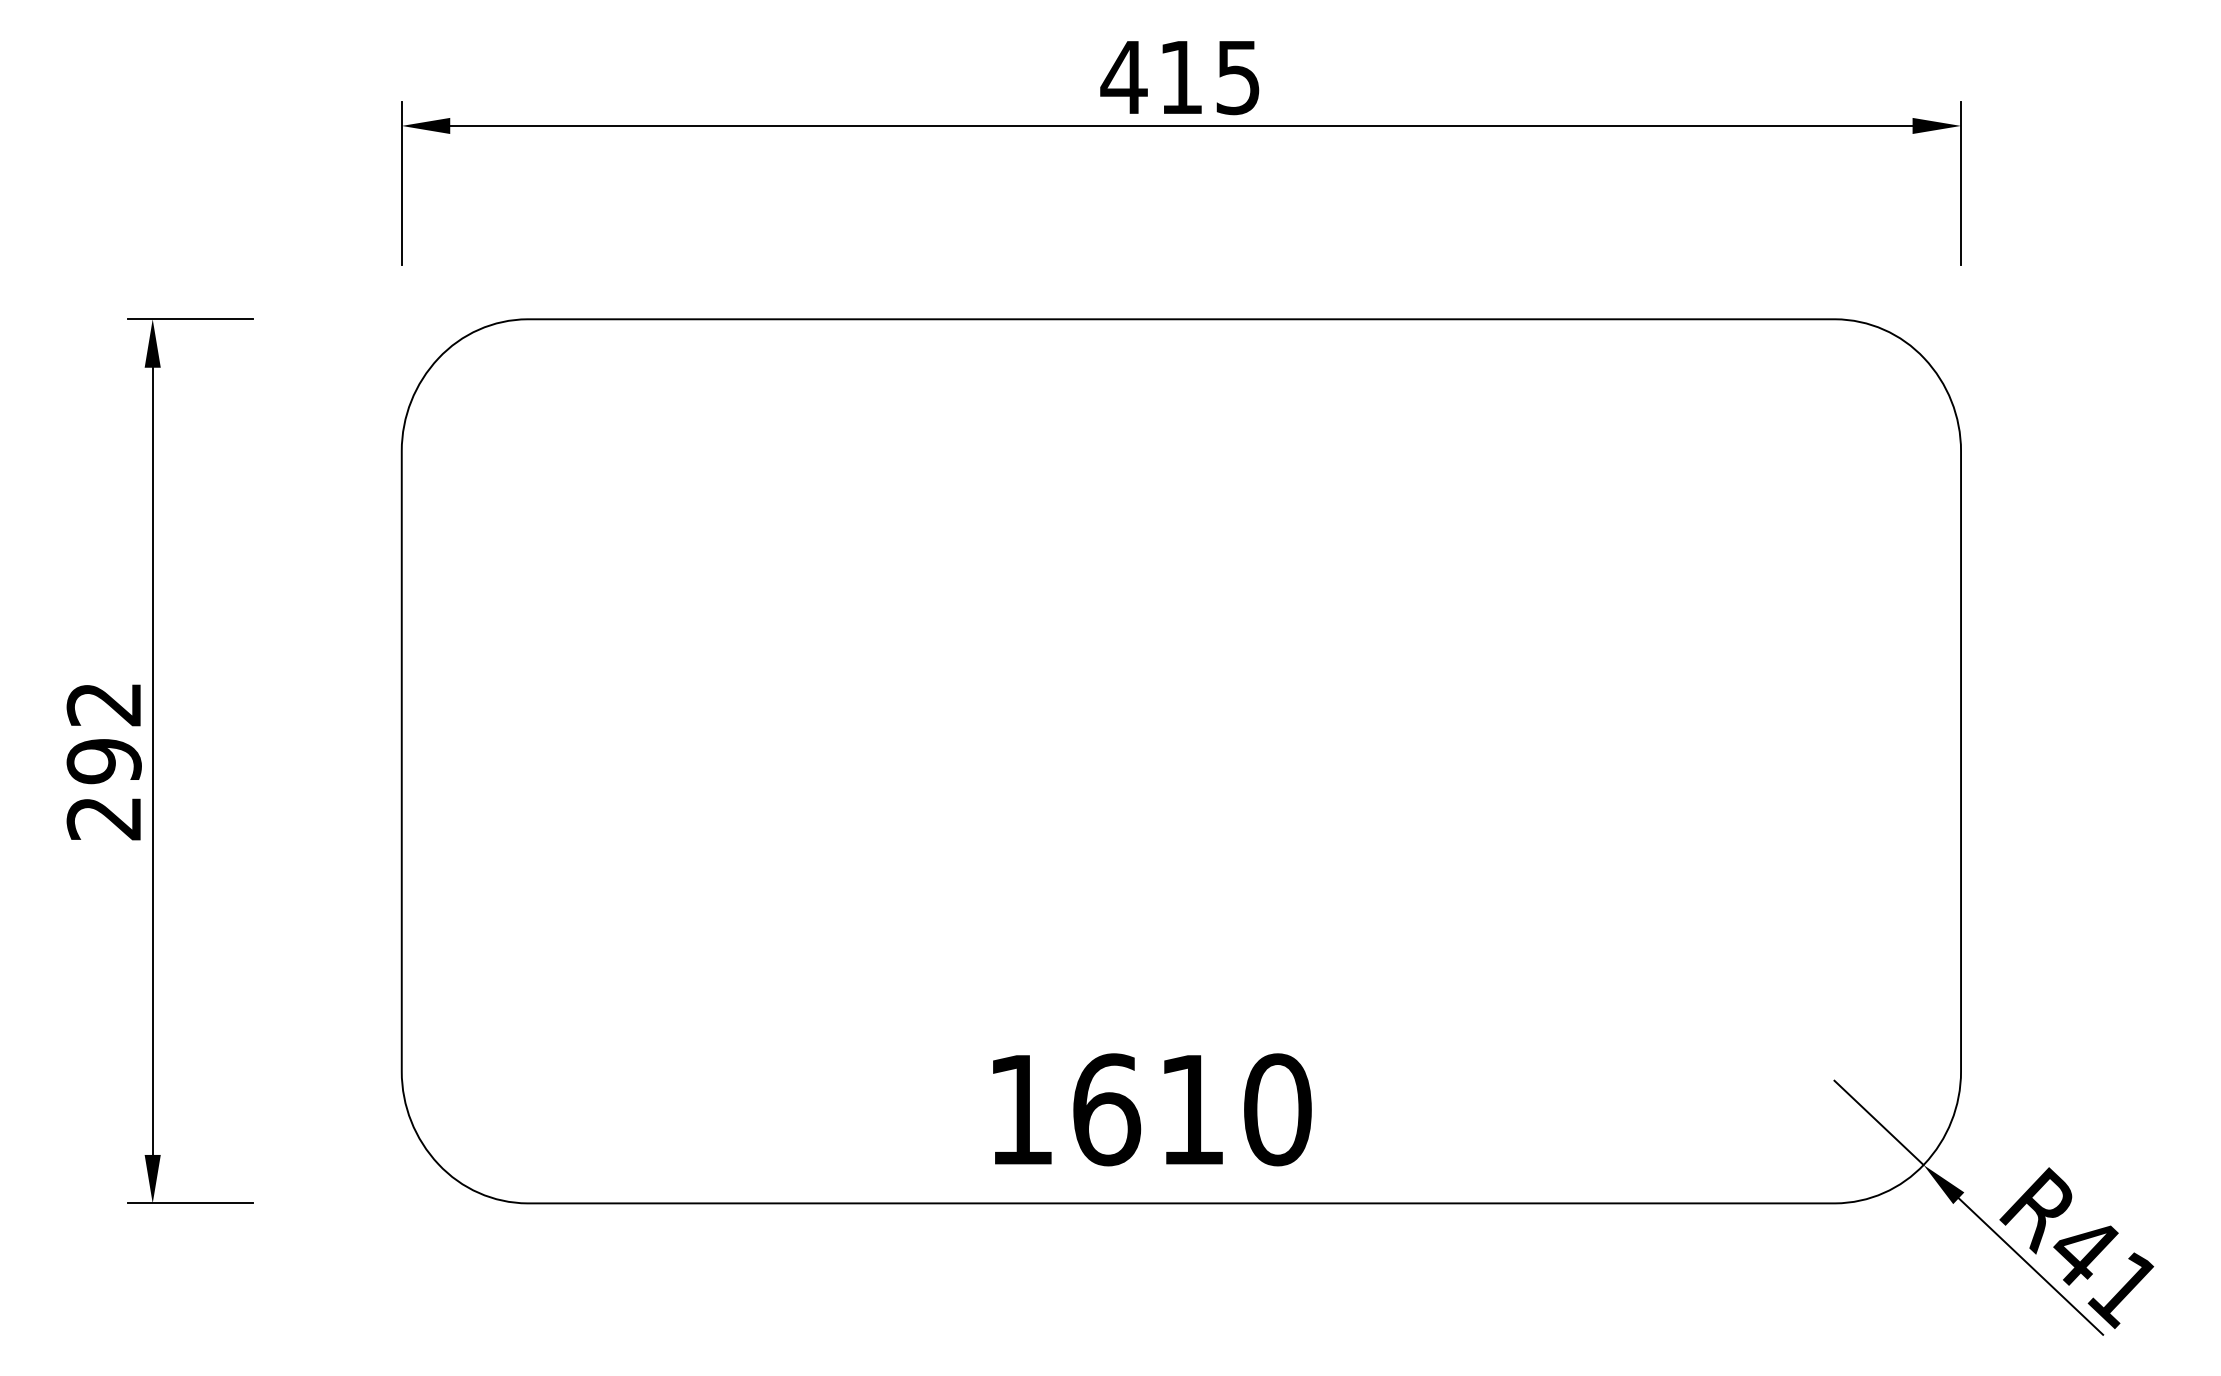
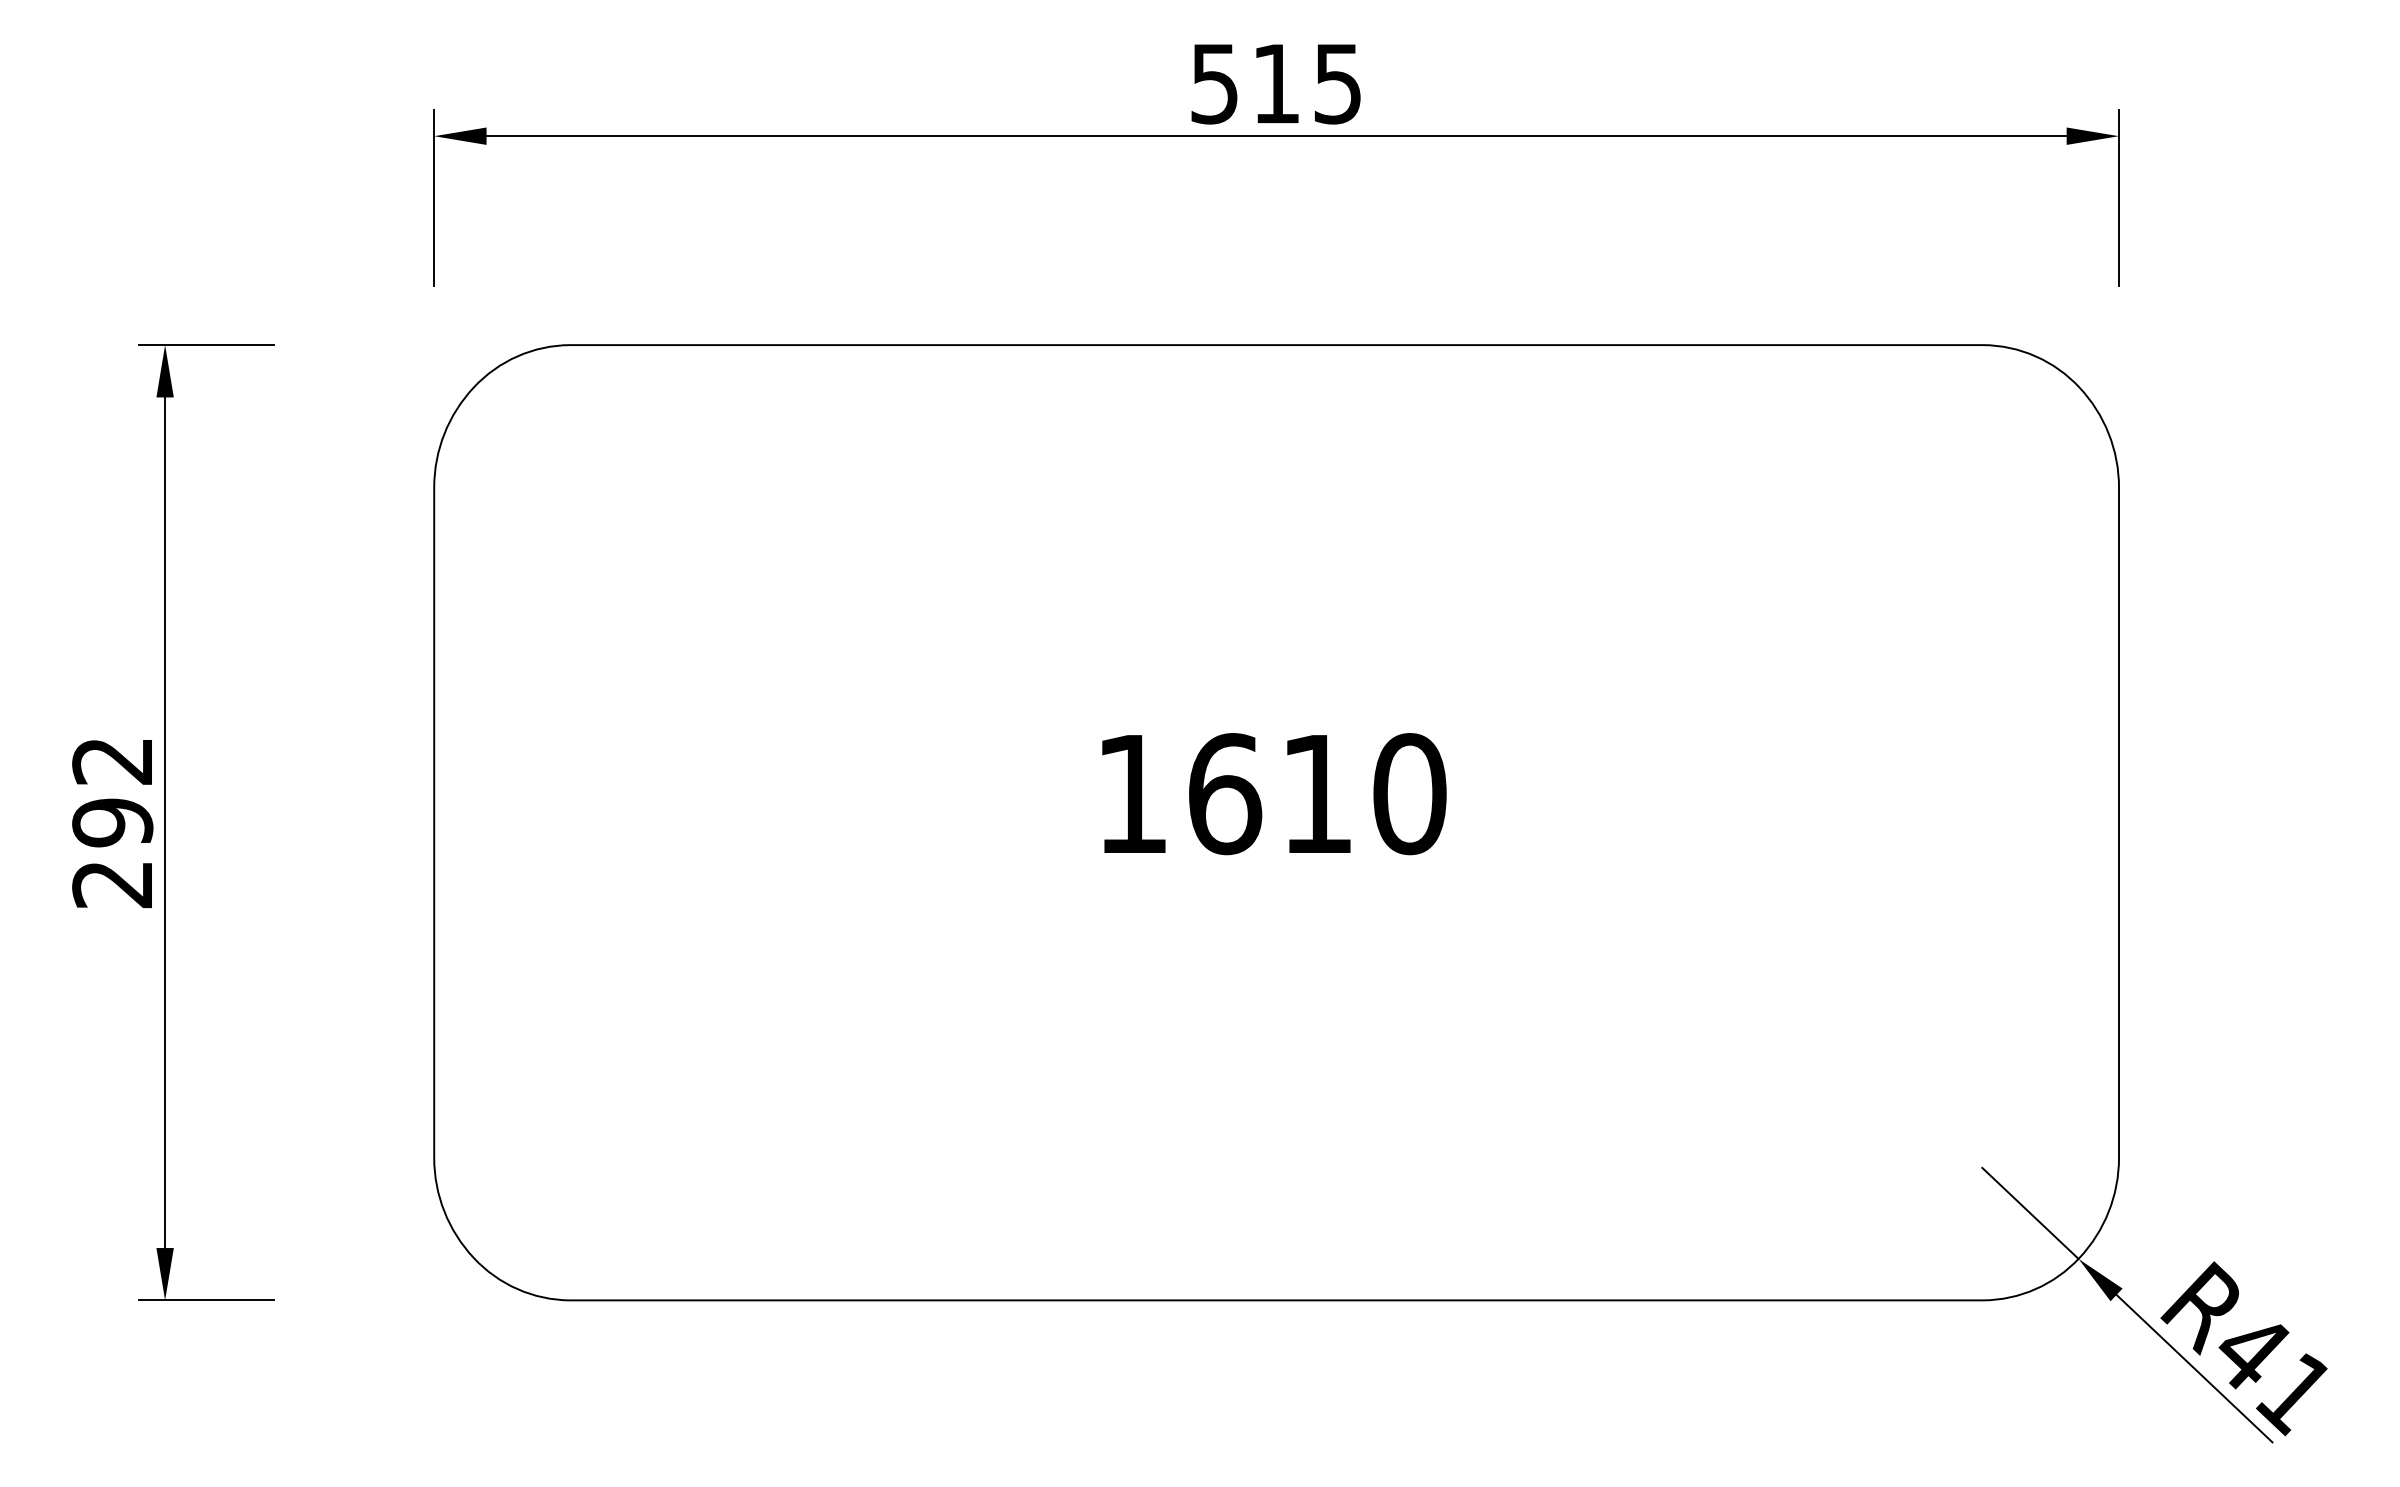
text: (1123, 78) -> (1214, 84), 415 -> 515
text: (1152, 1109) -> (1274, 793), moved

